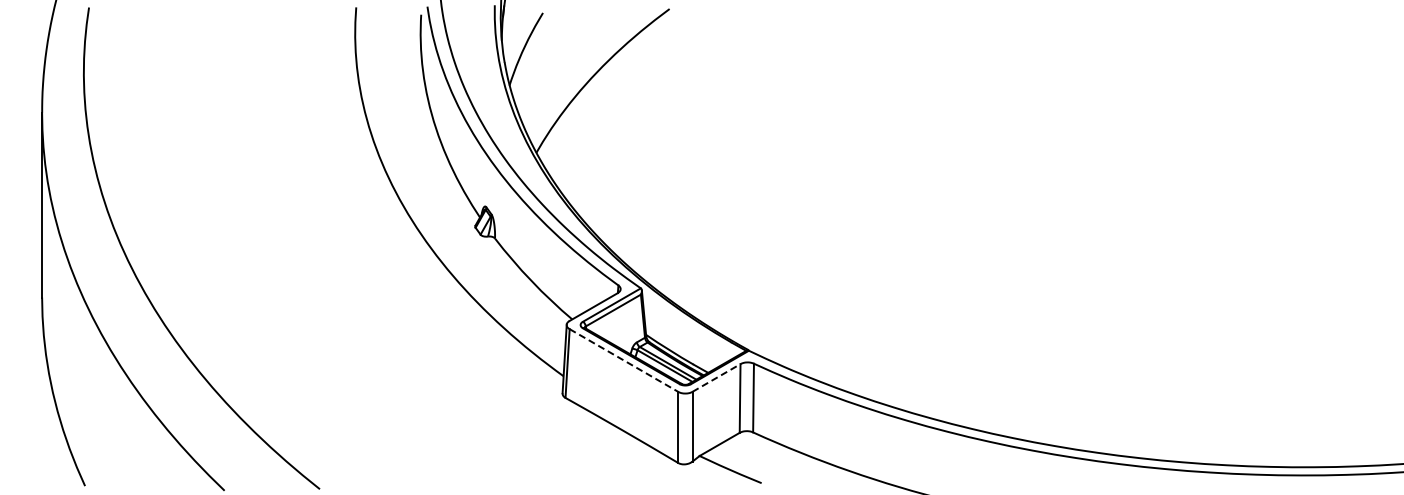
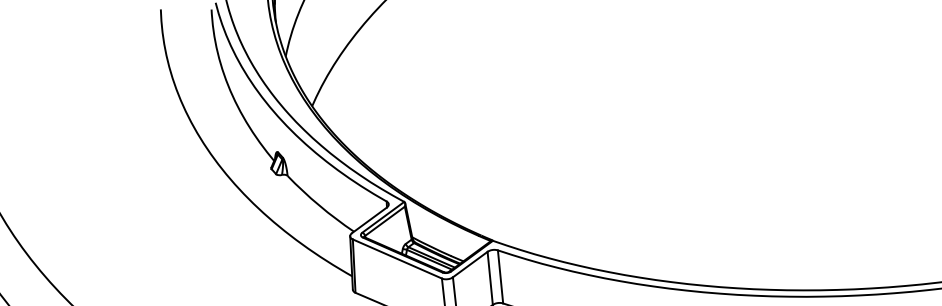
line: (623, 360) -> (397, 259), dashed -> solid
line: (716, 377) -> (470, 264), dashed -> solid

